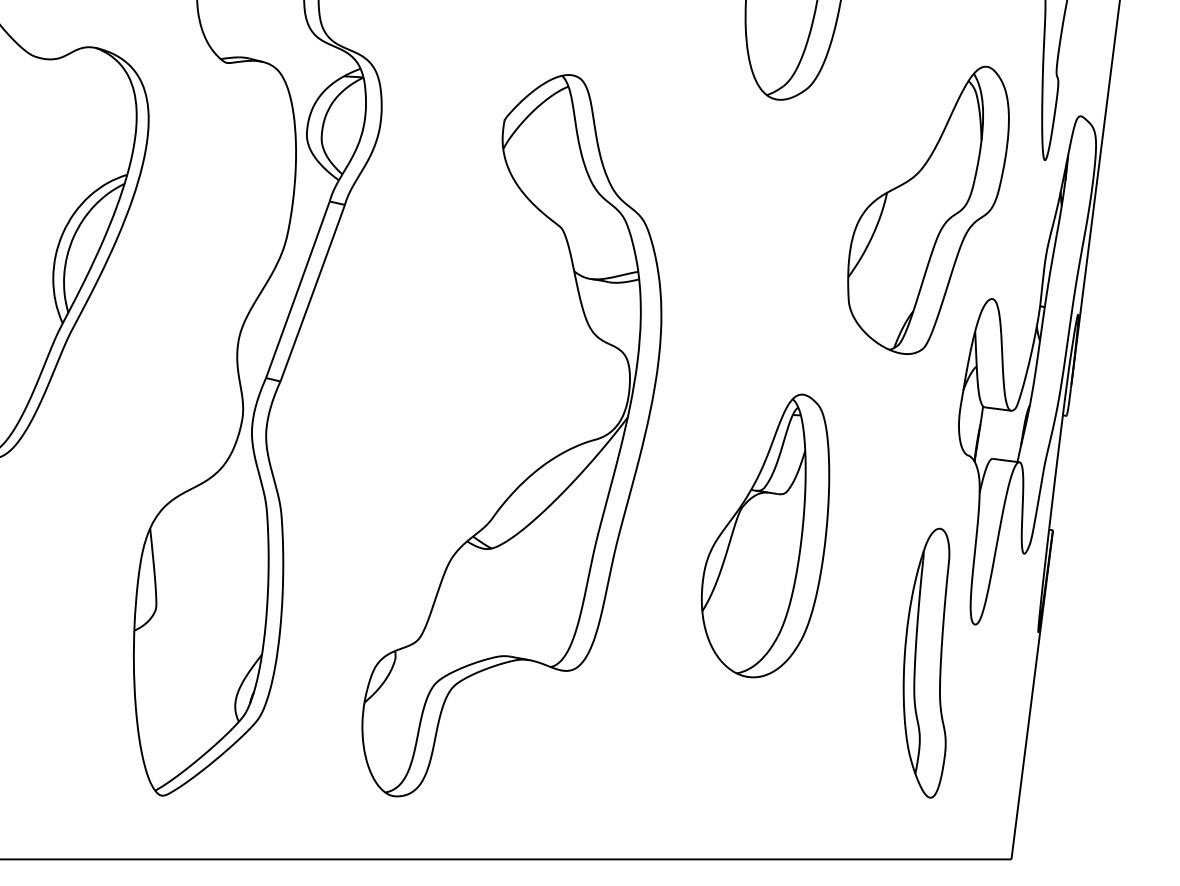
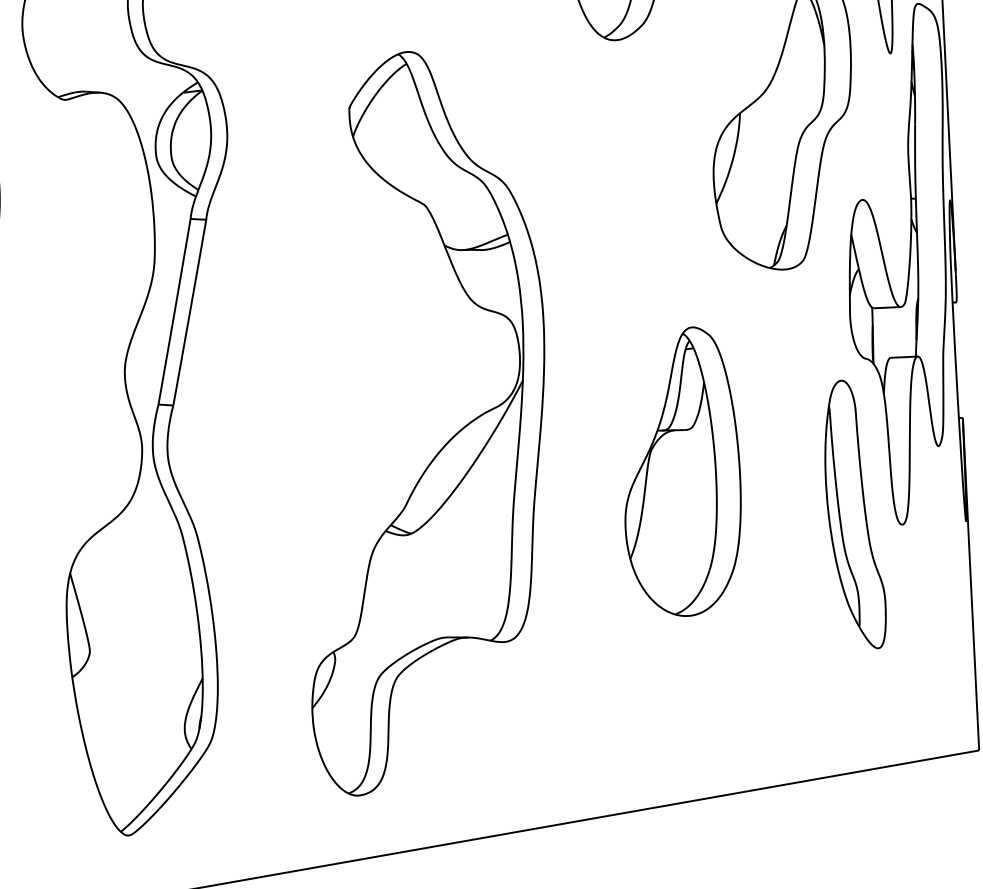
part: (926, 662) -> (851, 515), moved

